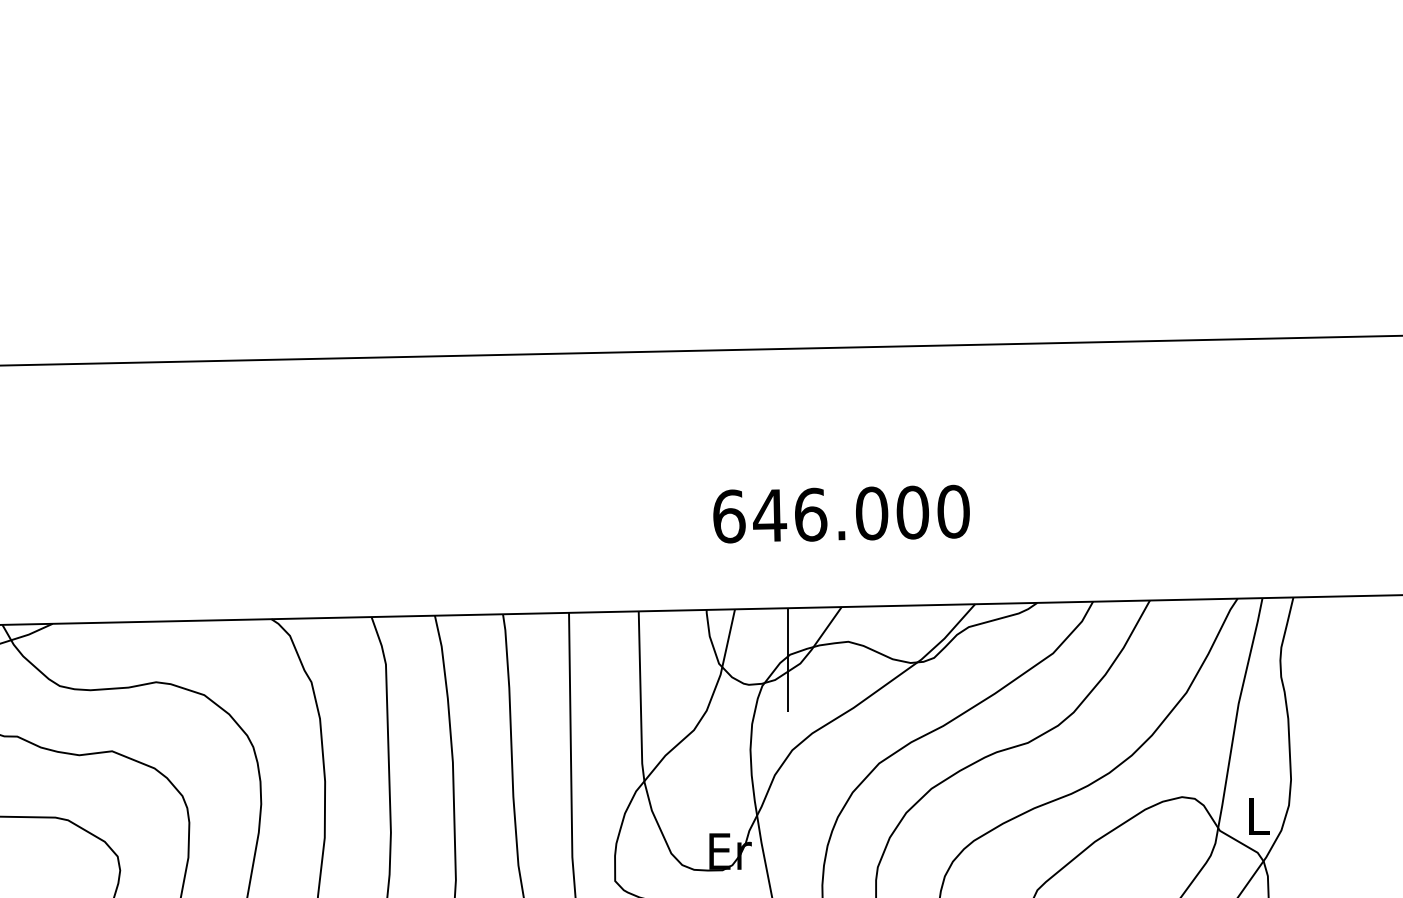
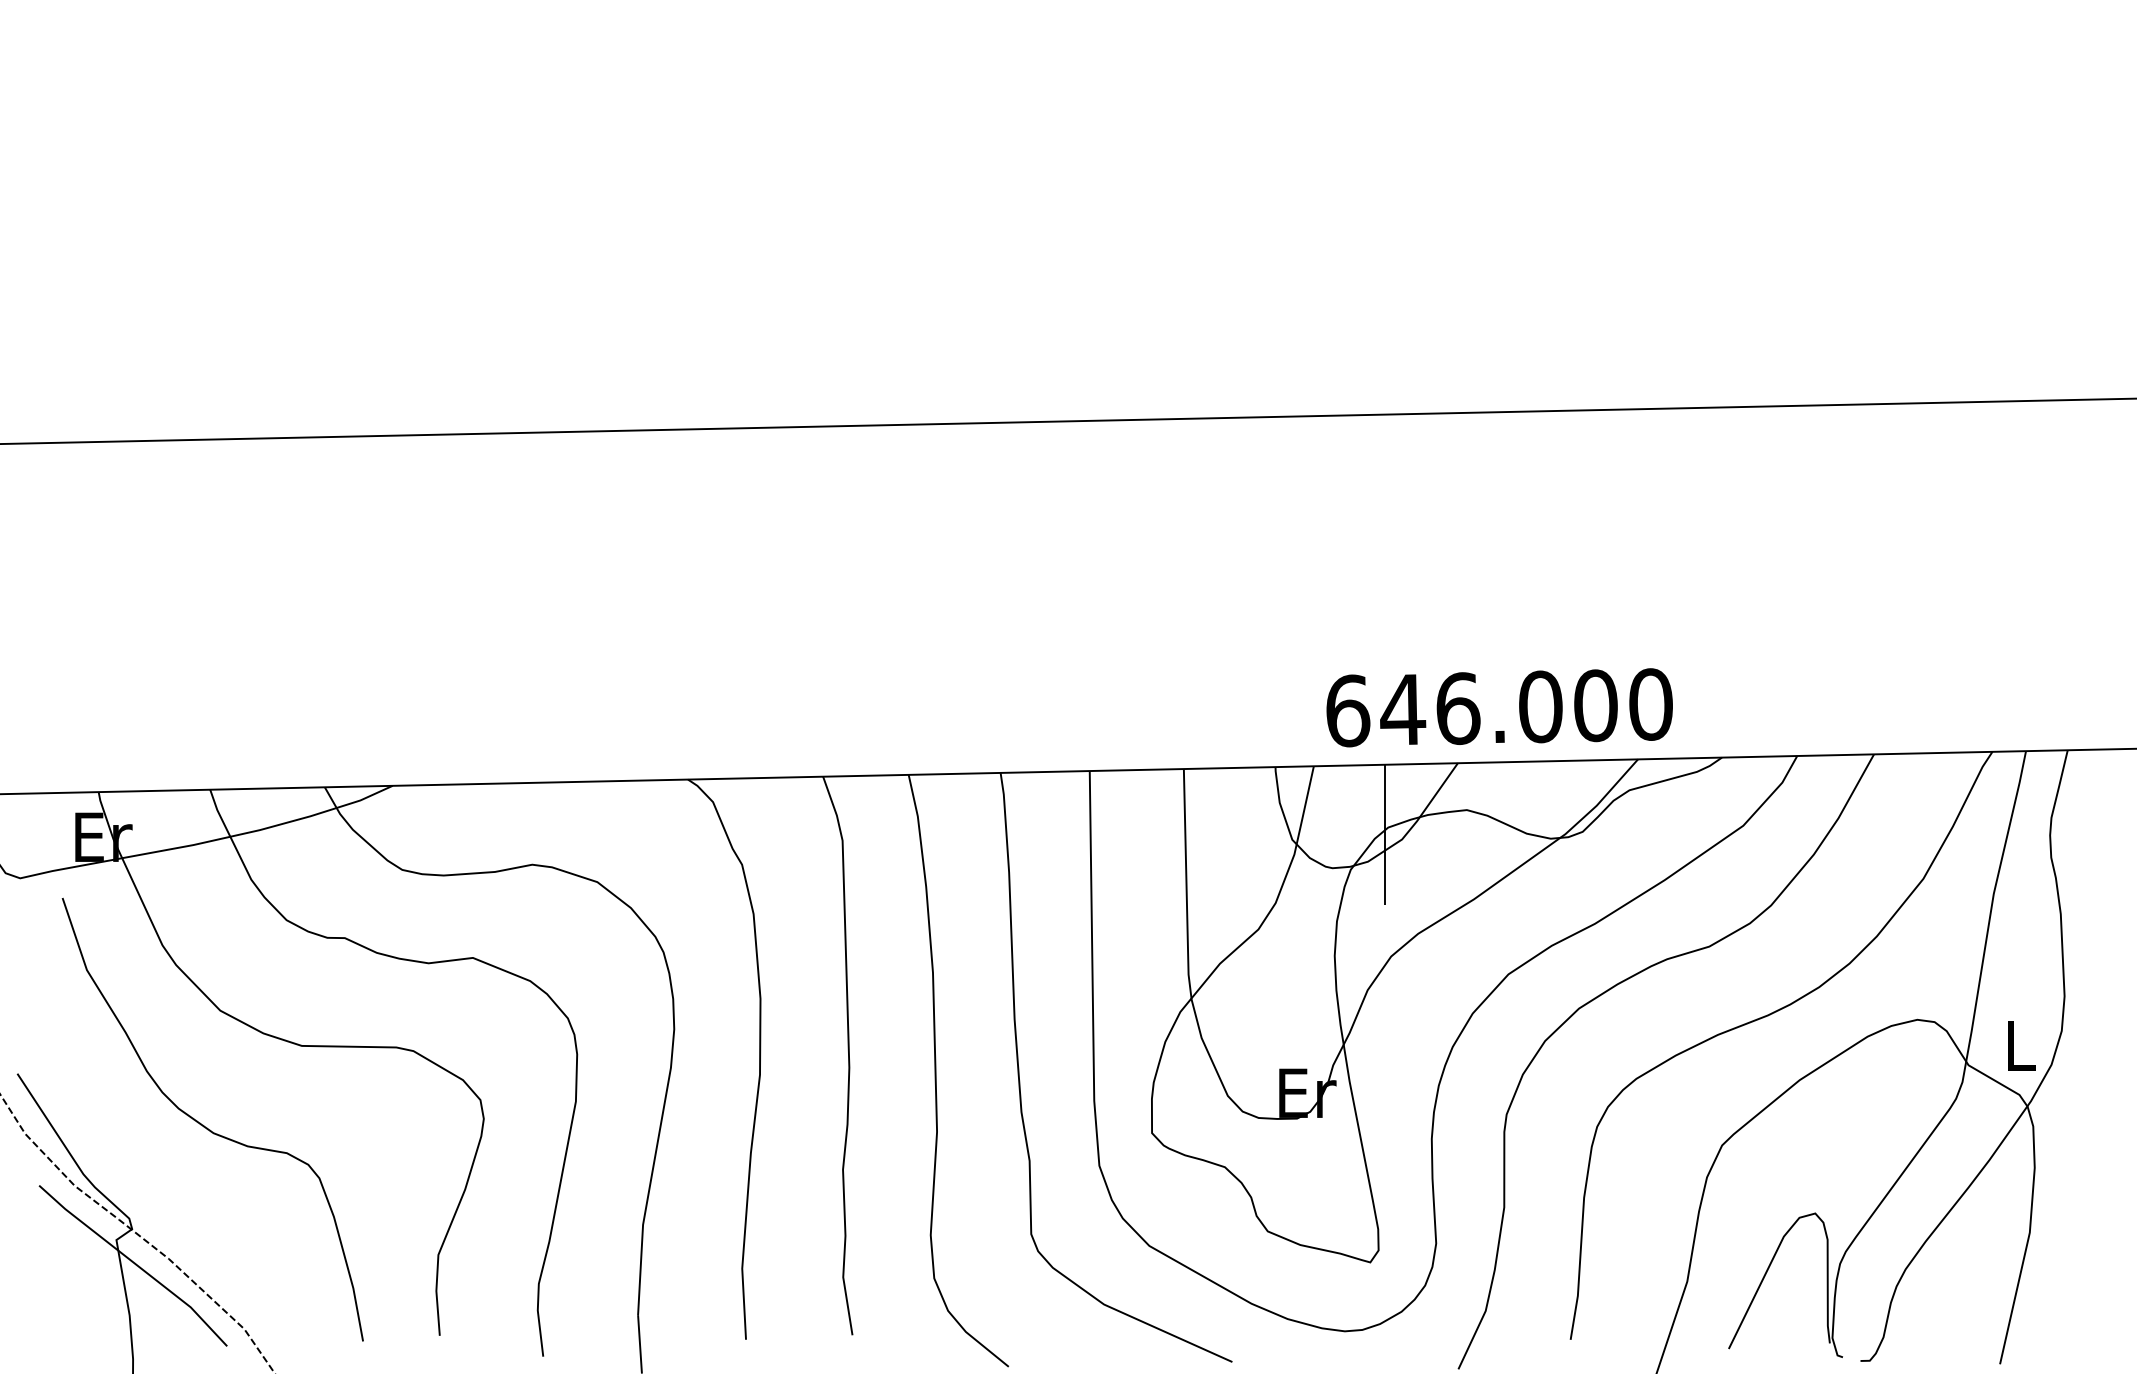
text: (841, 513) -> (1499, 707), moved

